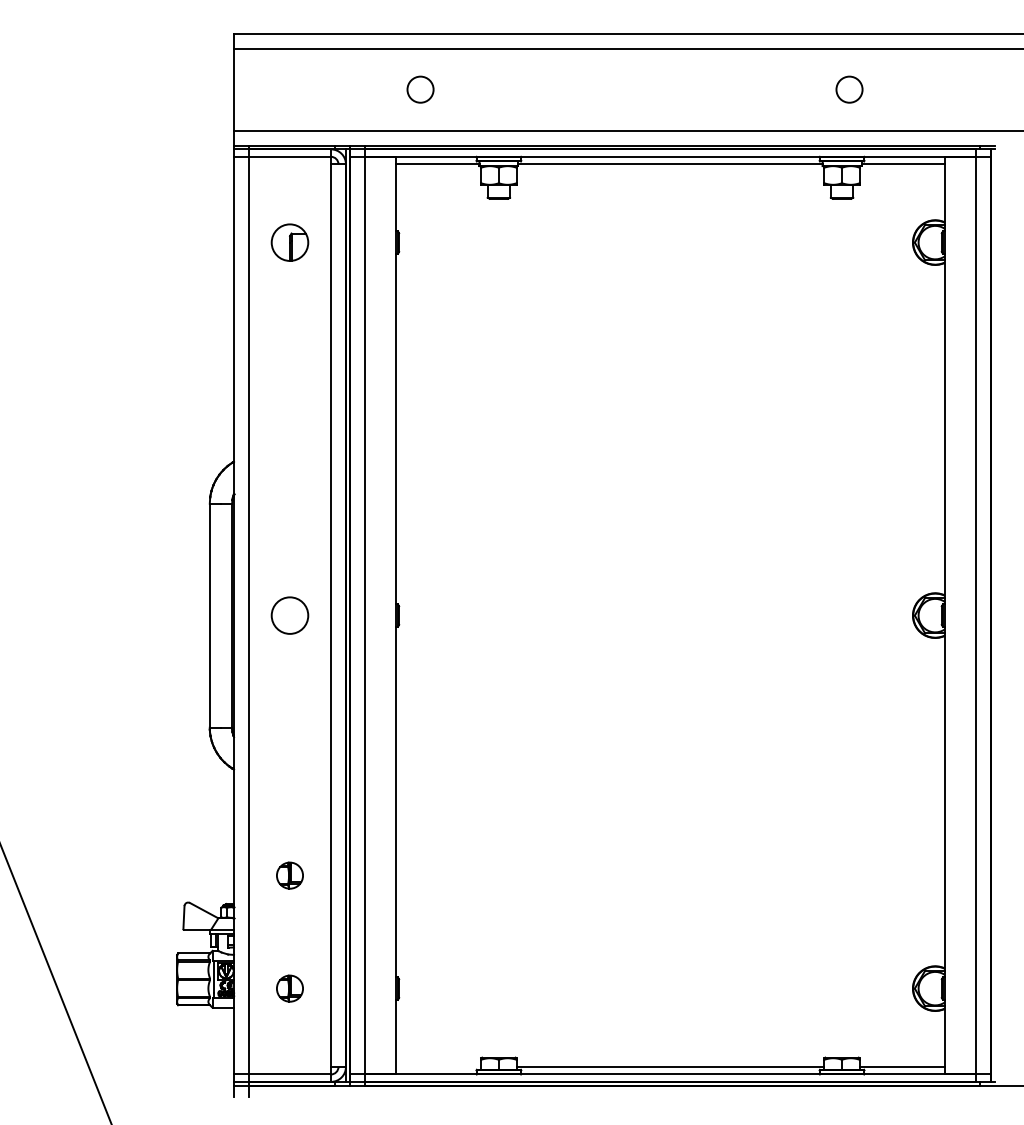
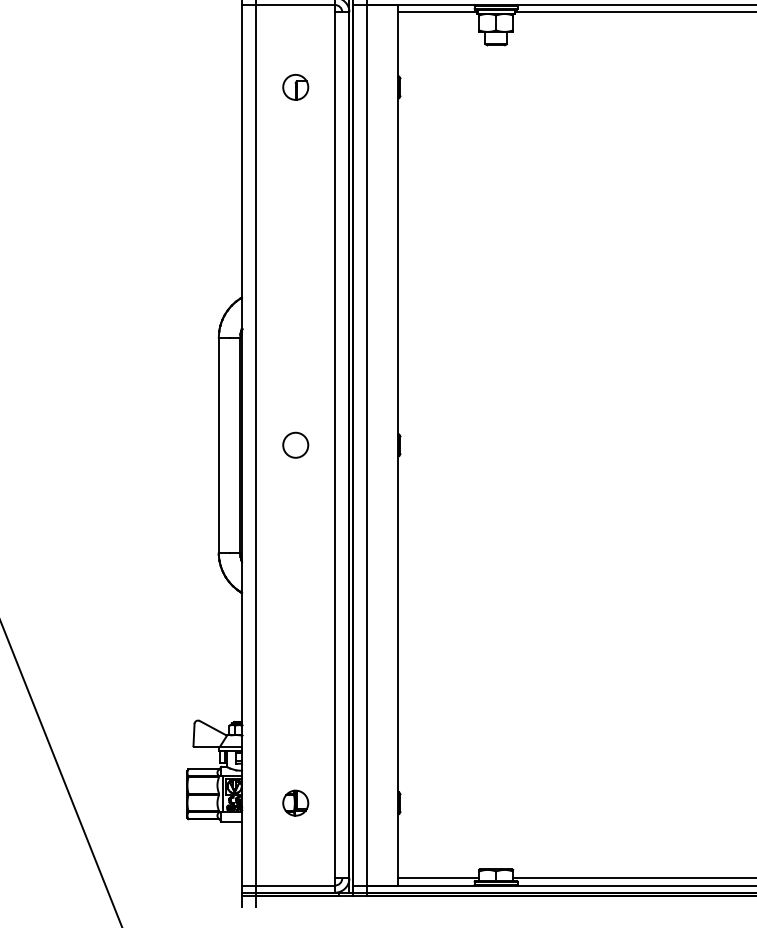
part: (289, 242) -> (295, 87), size x0.71
circle: (289, 615) -> (295, 445), size x0.71
part: (289, 875) -> (295, 694), removed
line: (438, 1066) -> (438, 877), added

